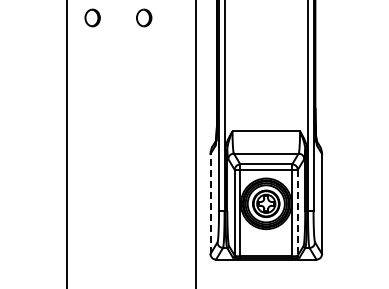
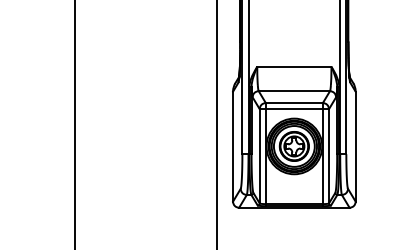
line: (210, 203) -> (233, 146), dashed -> solid
line: (297, 212) -> (328, 155), dashed -> solid

